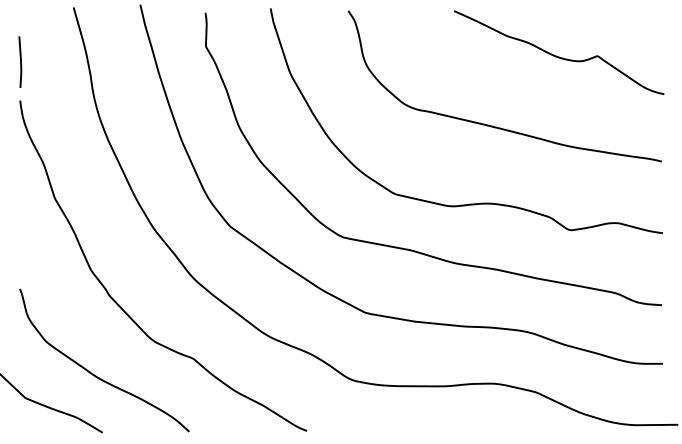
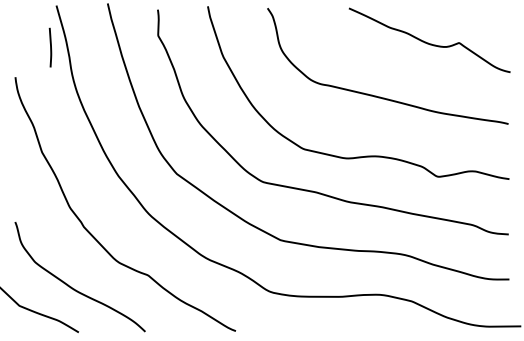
curve: (20, 61) -> (50, 47), moved

